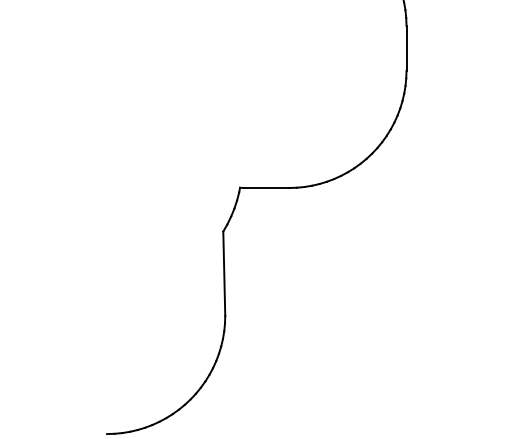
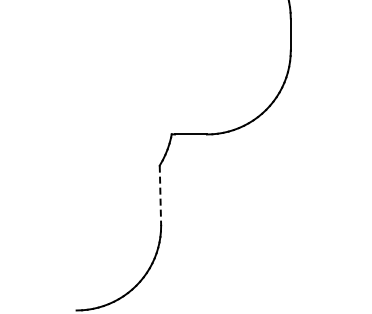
line: (224, 274) -> (160, 196), solid -> dashed

